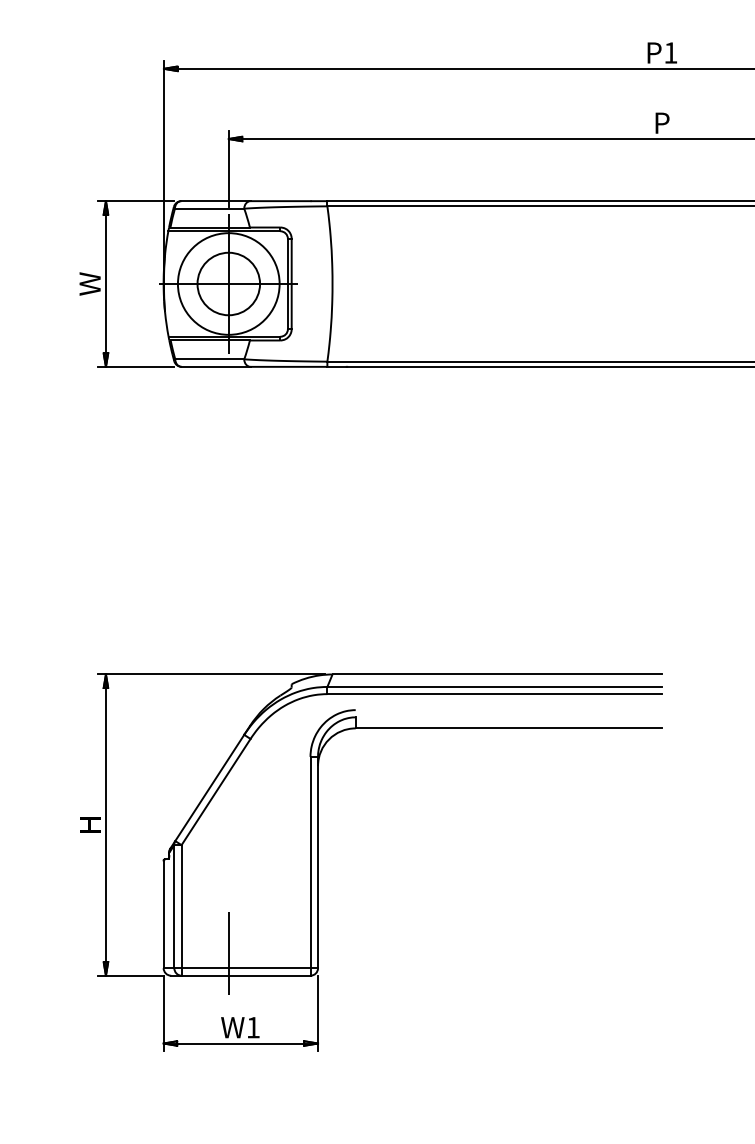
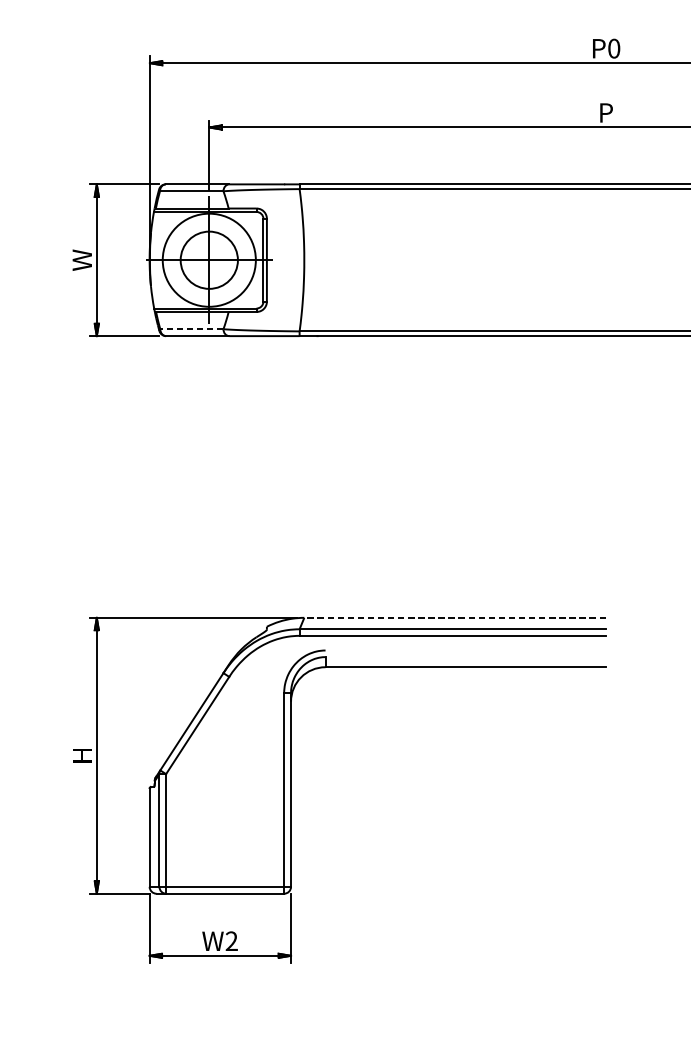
text: (670, 52) -> (613, 48), P1 -> P0
line: (209, 359) -> (191, 329), solid -> dashed
line: (497, 674) -> (455, 617), solid -> dashed
line: (228, 952) -> (209, 872), removed
text: (252, 1027) -> (231, 941), W1 -> W2

